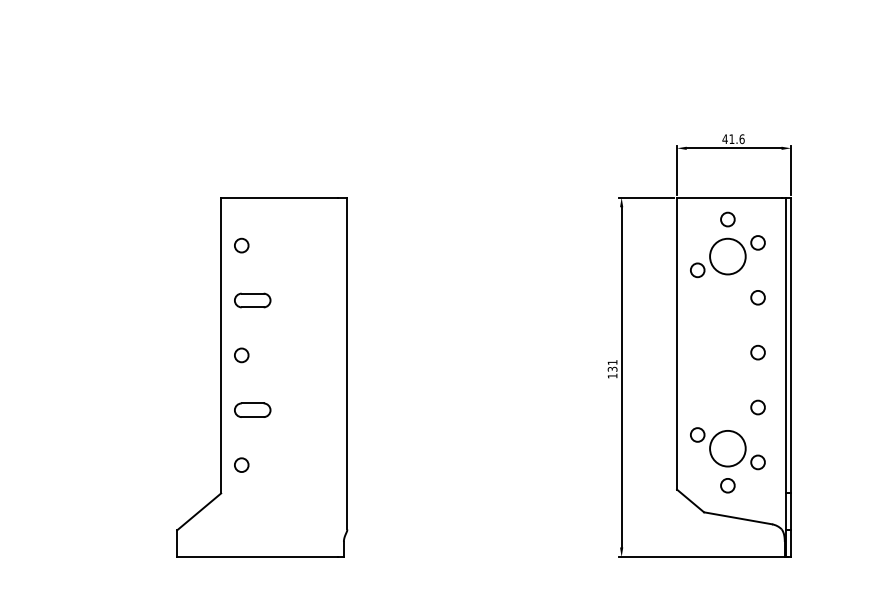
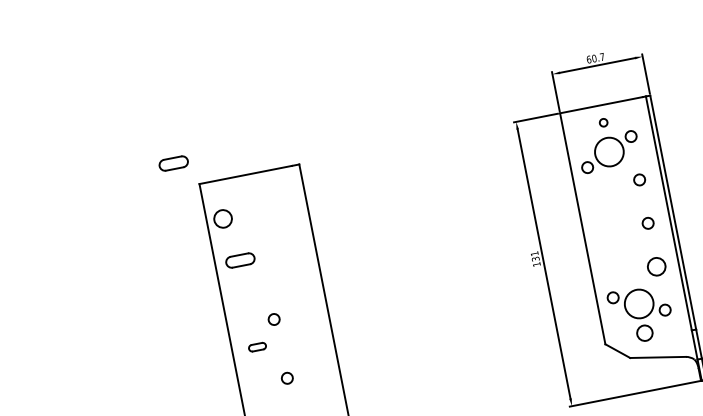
text: (733, 139) -> (595, 58), 41.6 -> 60.7
part: (194, 166) -> (173, 163), added
circle: (727, 219) -> (603, 122), size x0.7
circle: (241, 245) -> (223, 218), size x1.6
circle: (241, 355) -> (274, 319), moved
circle: (757, 407) -> (656, 266), size x1.6
part: (252, 409) -> (257, 346), size x0.6
circle: (241, 464) -> (287, 377), moved
circle: (727, 485) -> (644, 333), size x1.4

